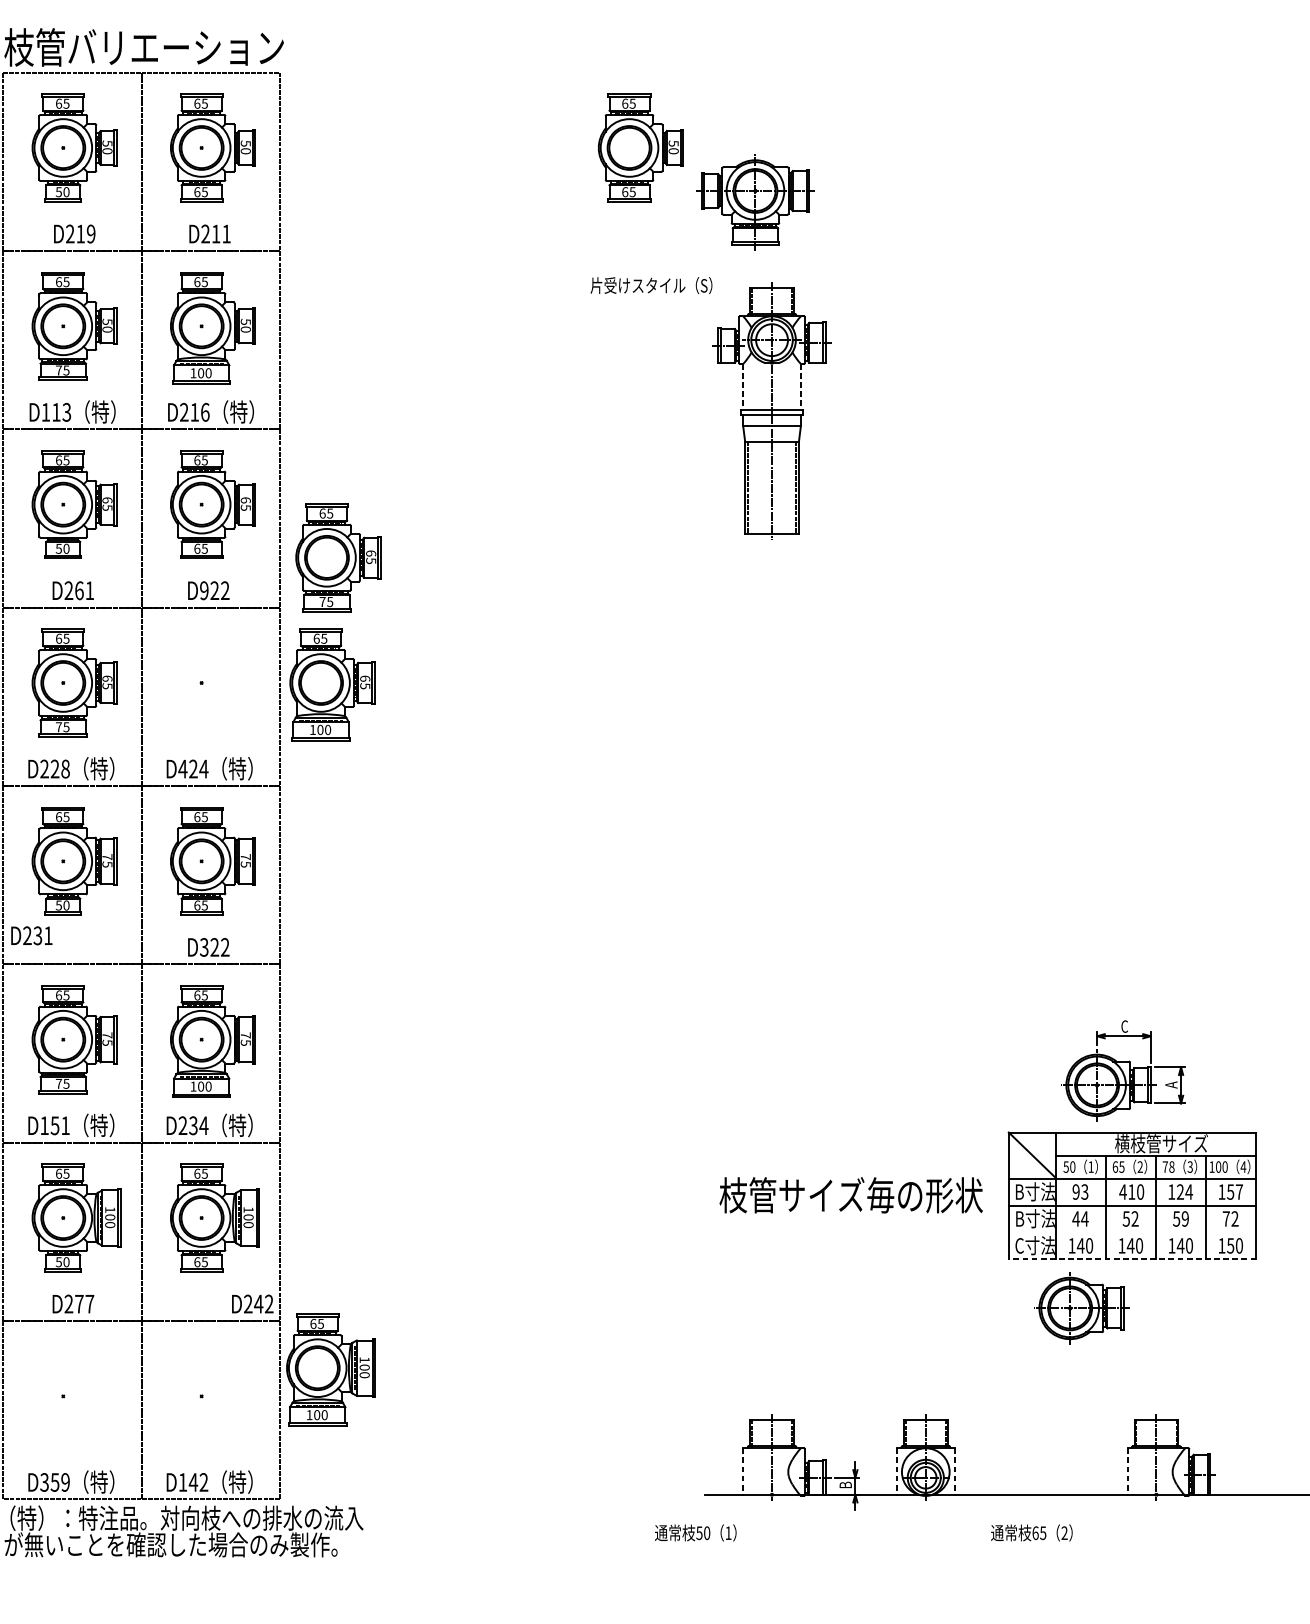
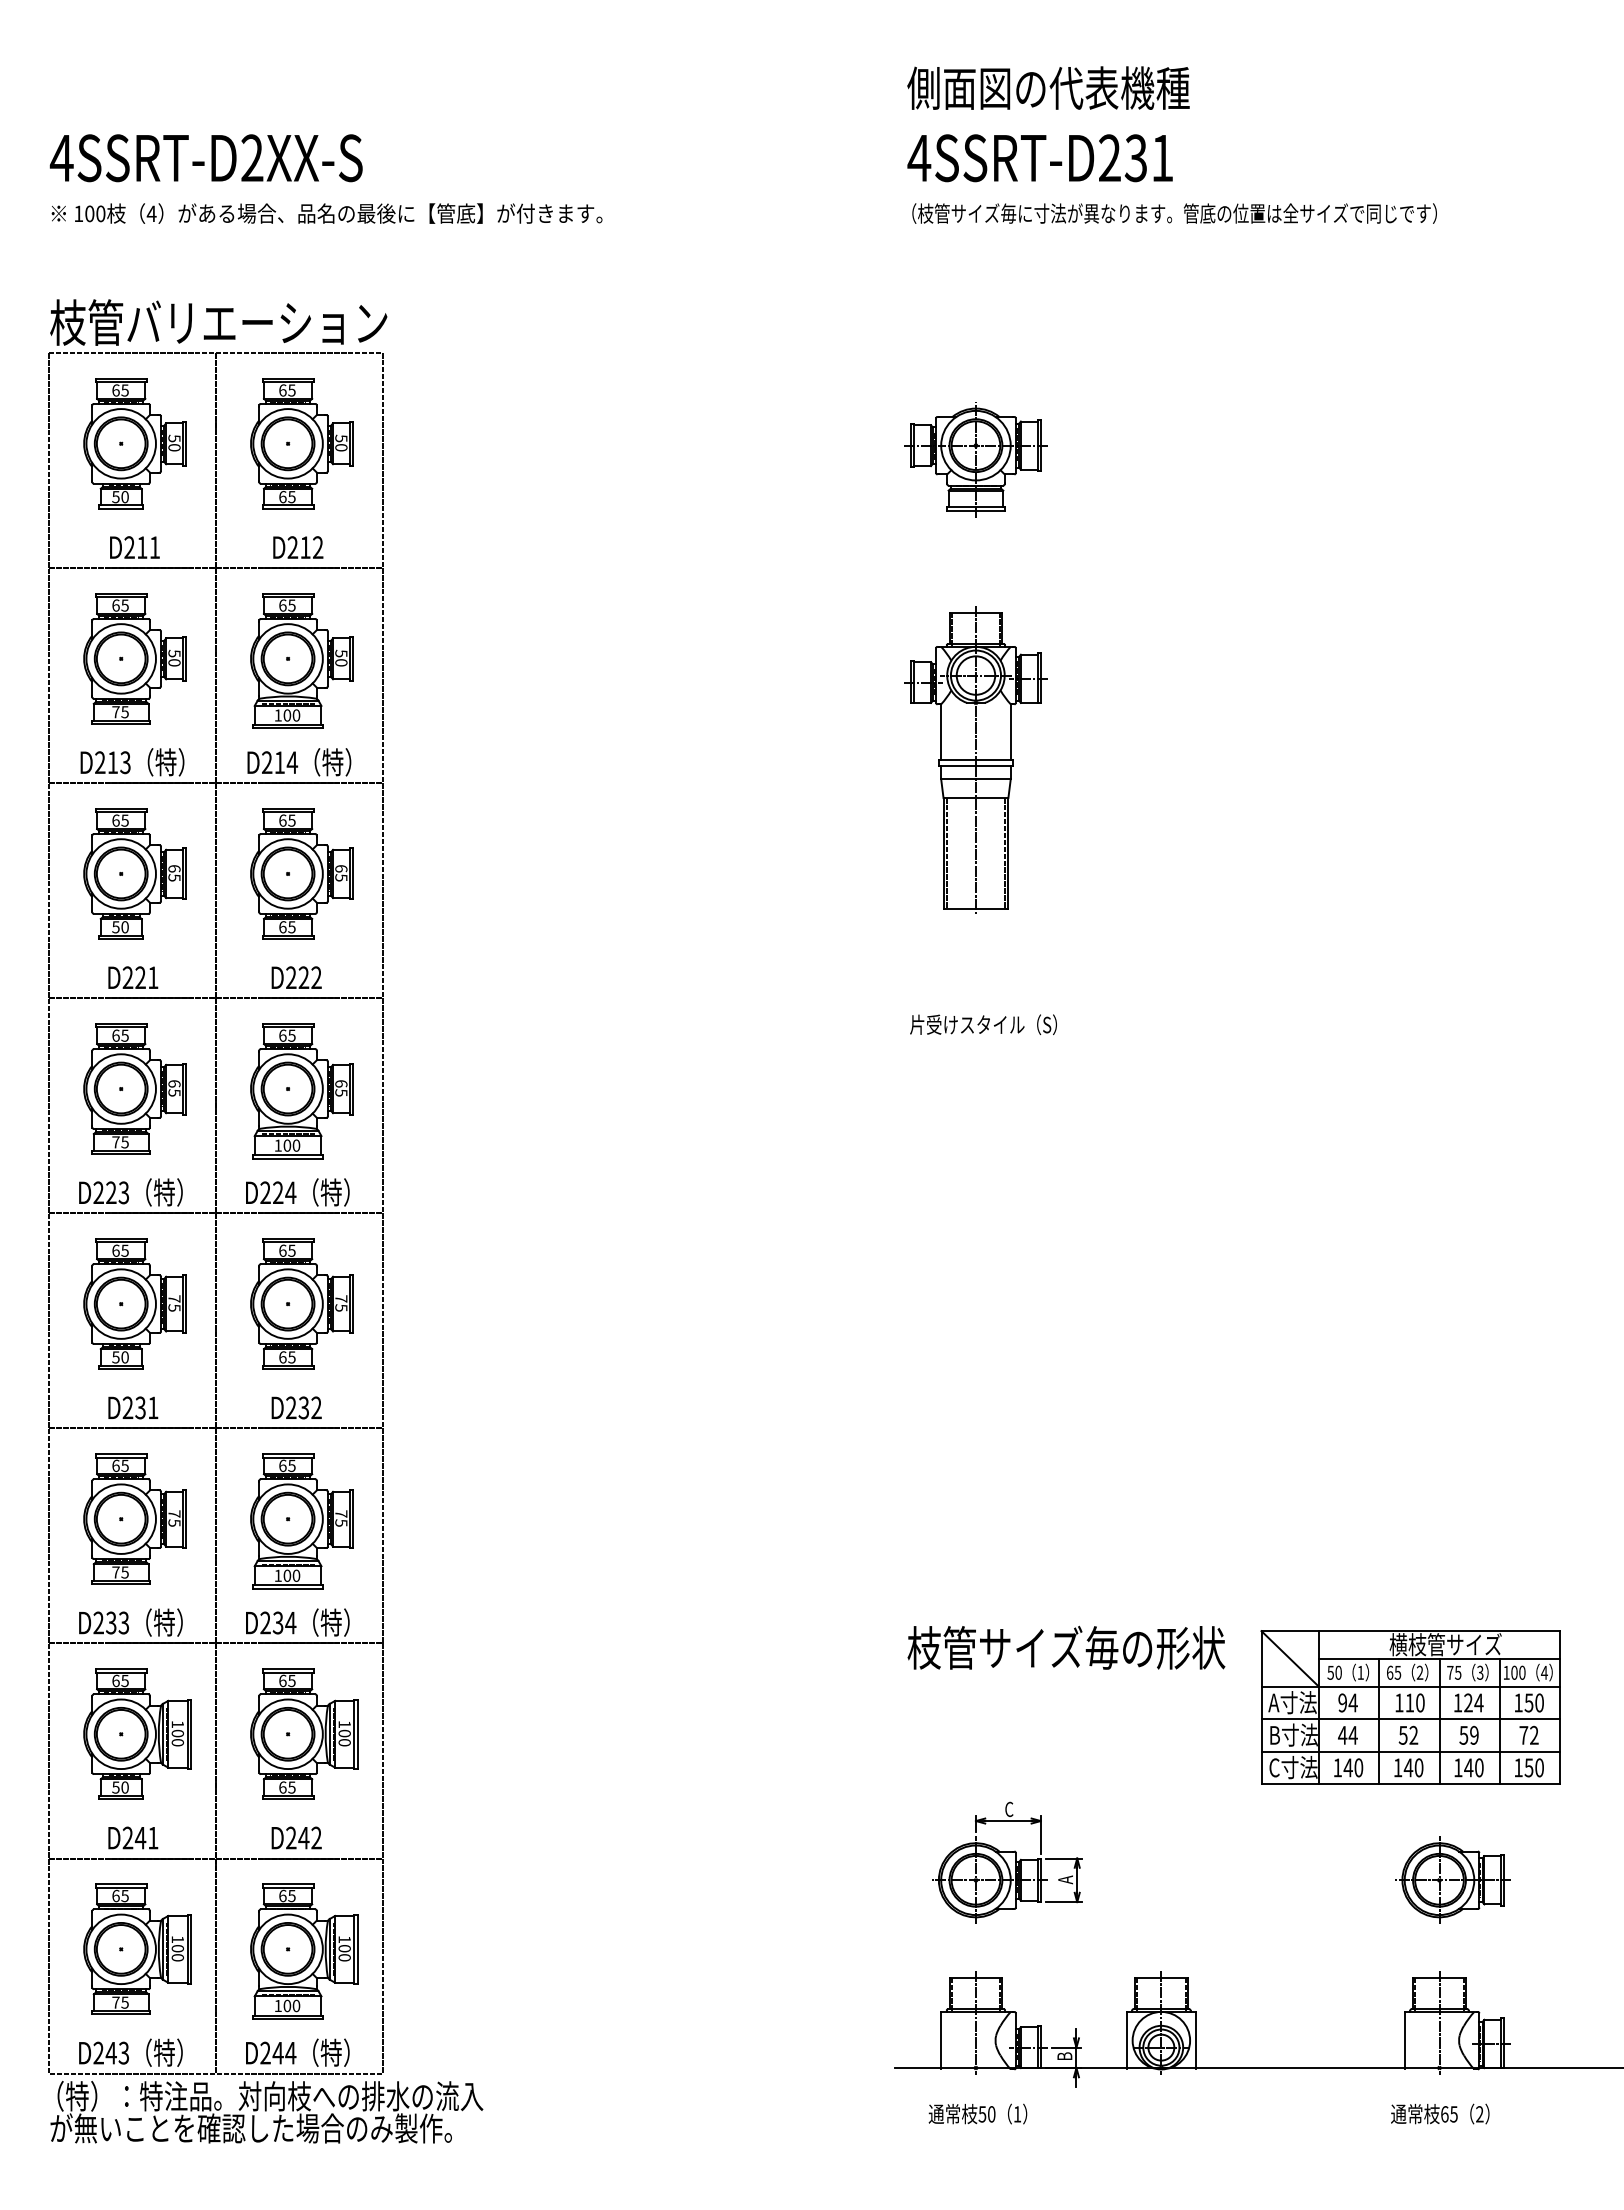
part: (640, 147) -> (817, 443), removed
part: (755, 202) -> (975, 459), moved
text: (90, 233) -> (154, 547), D219 -> D211
text: (226, 233) -> (318, 547), D211 -> D212
text: (651, 285) -> (983, 1024), moved
line: (743, 387) -> (941, 732), dashed -> solid
line: (800, 387) -> (1010, 732), dashed -> solid
text: (46, 412) -> (100, 762), D113 -> D213
text: (205, 412) -> (292, 762), D216 -> D214
part: (337, 557) -> (452, 937), removed
text: (79, 590) -> (140, 977), D261 -> D221
text: (204, 591) -> (291, 978), D922 -> D222
part: (332, 685) -> (301, 1091), moved
text: (65, 768) -> (123, 1192), D228 -> D223
text: (182, 768) -> (265, 1192), D424 -> D224
text: (32, 935) -> (133, 1407), moved
text: (209, 947) -> (297, 1408), D322 -> D232
part: (1123, 1070) -> (1007, 1862), moved
text: (54, 1125) -> (110, 1622), D151 -> D233
text: (1171, 1166) -> (1457, 1672), 78 -> 75
text: (1034, 1191) -> (1292, 1702), B寸法 -> A寸法
text: (1084, 1191) -> (1352, 1702), 93 -> 94
text: (1122, 1191) -> (1398, 1702), 410 -> 110
text: (1239, 1191) -> (1539, 1702), 157 -> 150
text: (851, 1195) -> (1066, 1647), moved
line: (1132, 1232) -> (1410, 1751), added
line: (1132, 1259) -> (1410, 1784), dashed -> solid
text: (252, 1303) -> (296, 1837), moved
text: (84, 1304) -> (146, 1838), D277 -> D241
part: (1080, 1307) -> (1452, 1879), moved
part: (331, 1369) -> (304, 1951), moved
part: (76, 1395) -> (137, 1948), added
line: (743, 1471) -> (941, 2040), dashed -> solid
line: (896, 1471) -> (1126, 2040), dashed -> solid
line: (954, 1471) -> (1196, 2040), dashed -> solid
line: (1127, 1471) -> (1404, 2040), dashed -> solid
text: (193, 1481) -> (278, 2052), D142 -> D244
text: (55, 1482) -> (111, 2053), D359 -> D243
text: (695, 1532) -> (977, 2113), moved
text: (1032, 1532) -> (1440, 2113), moved

